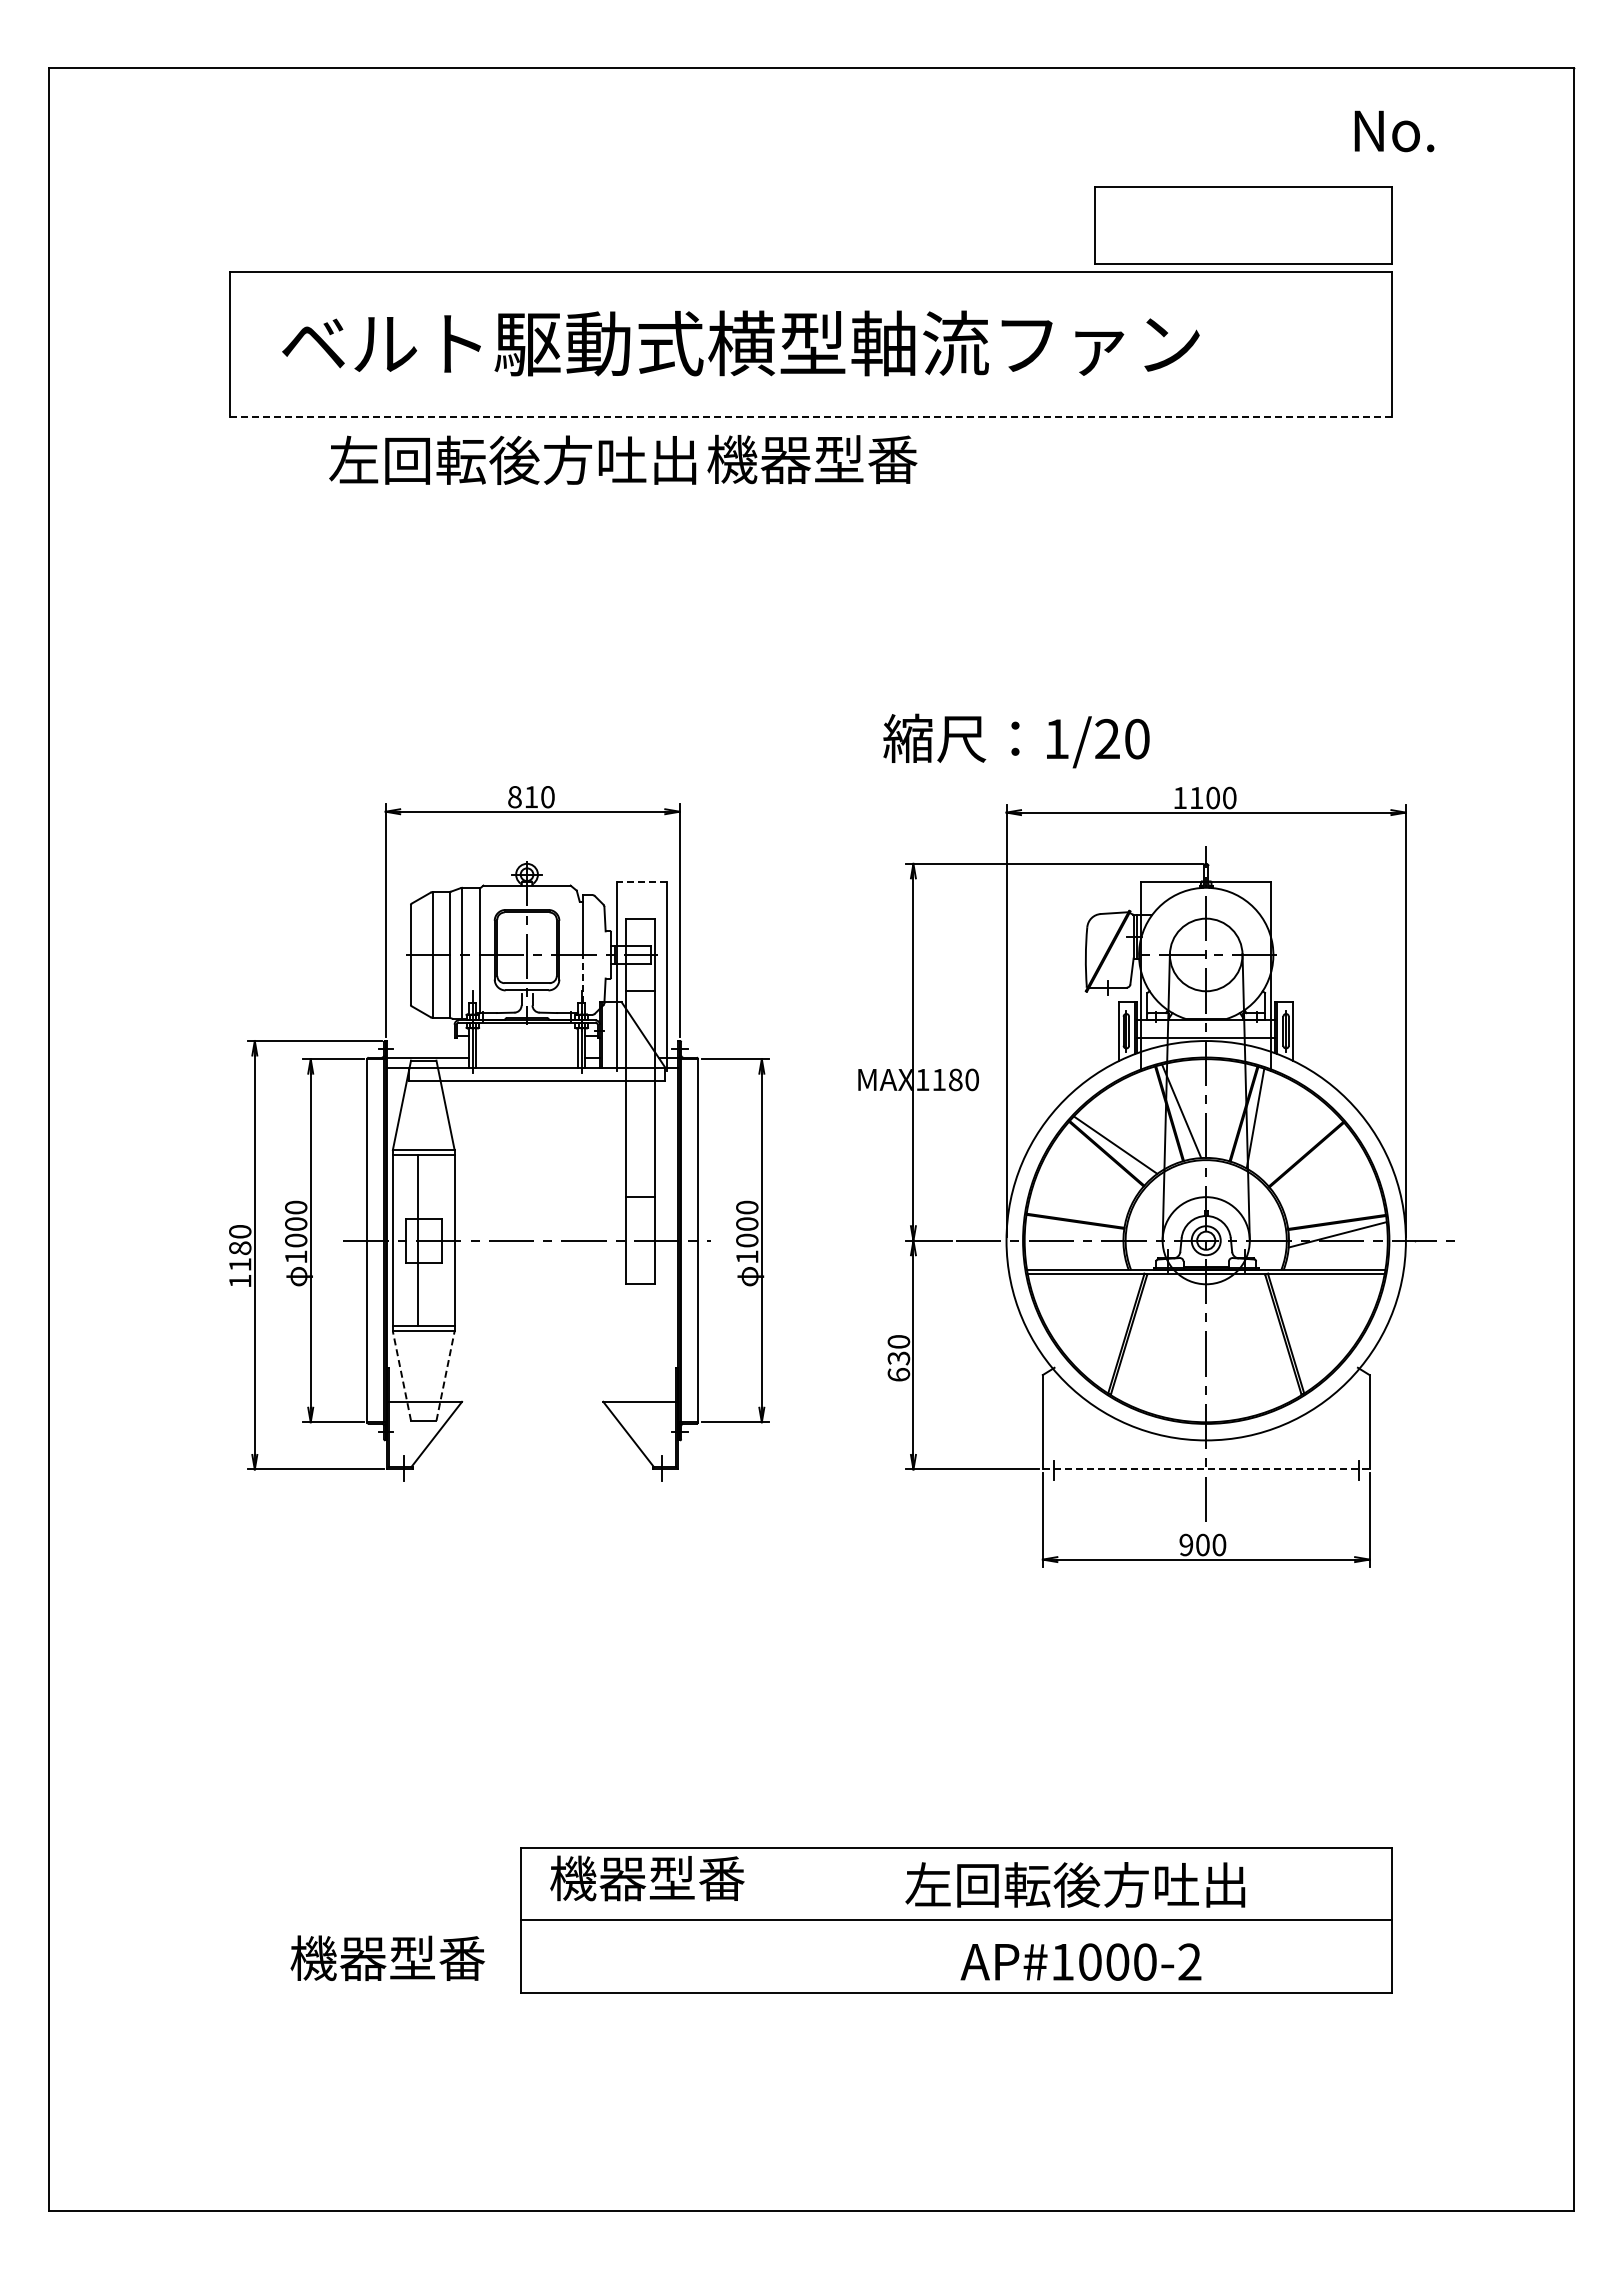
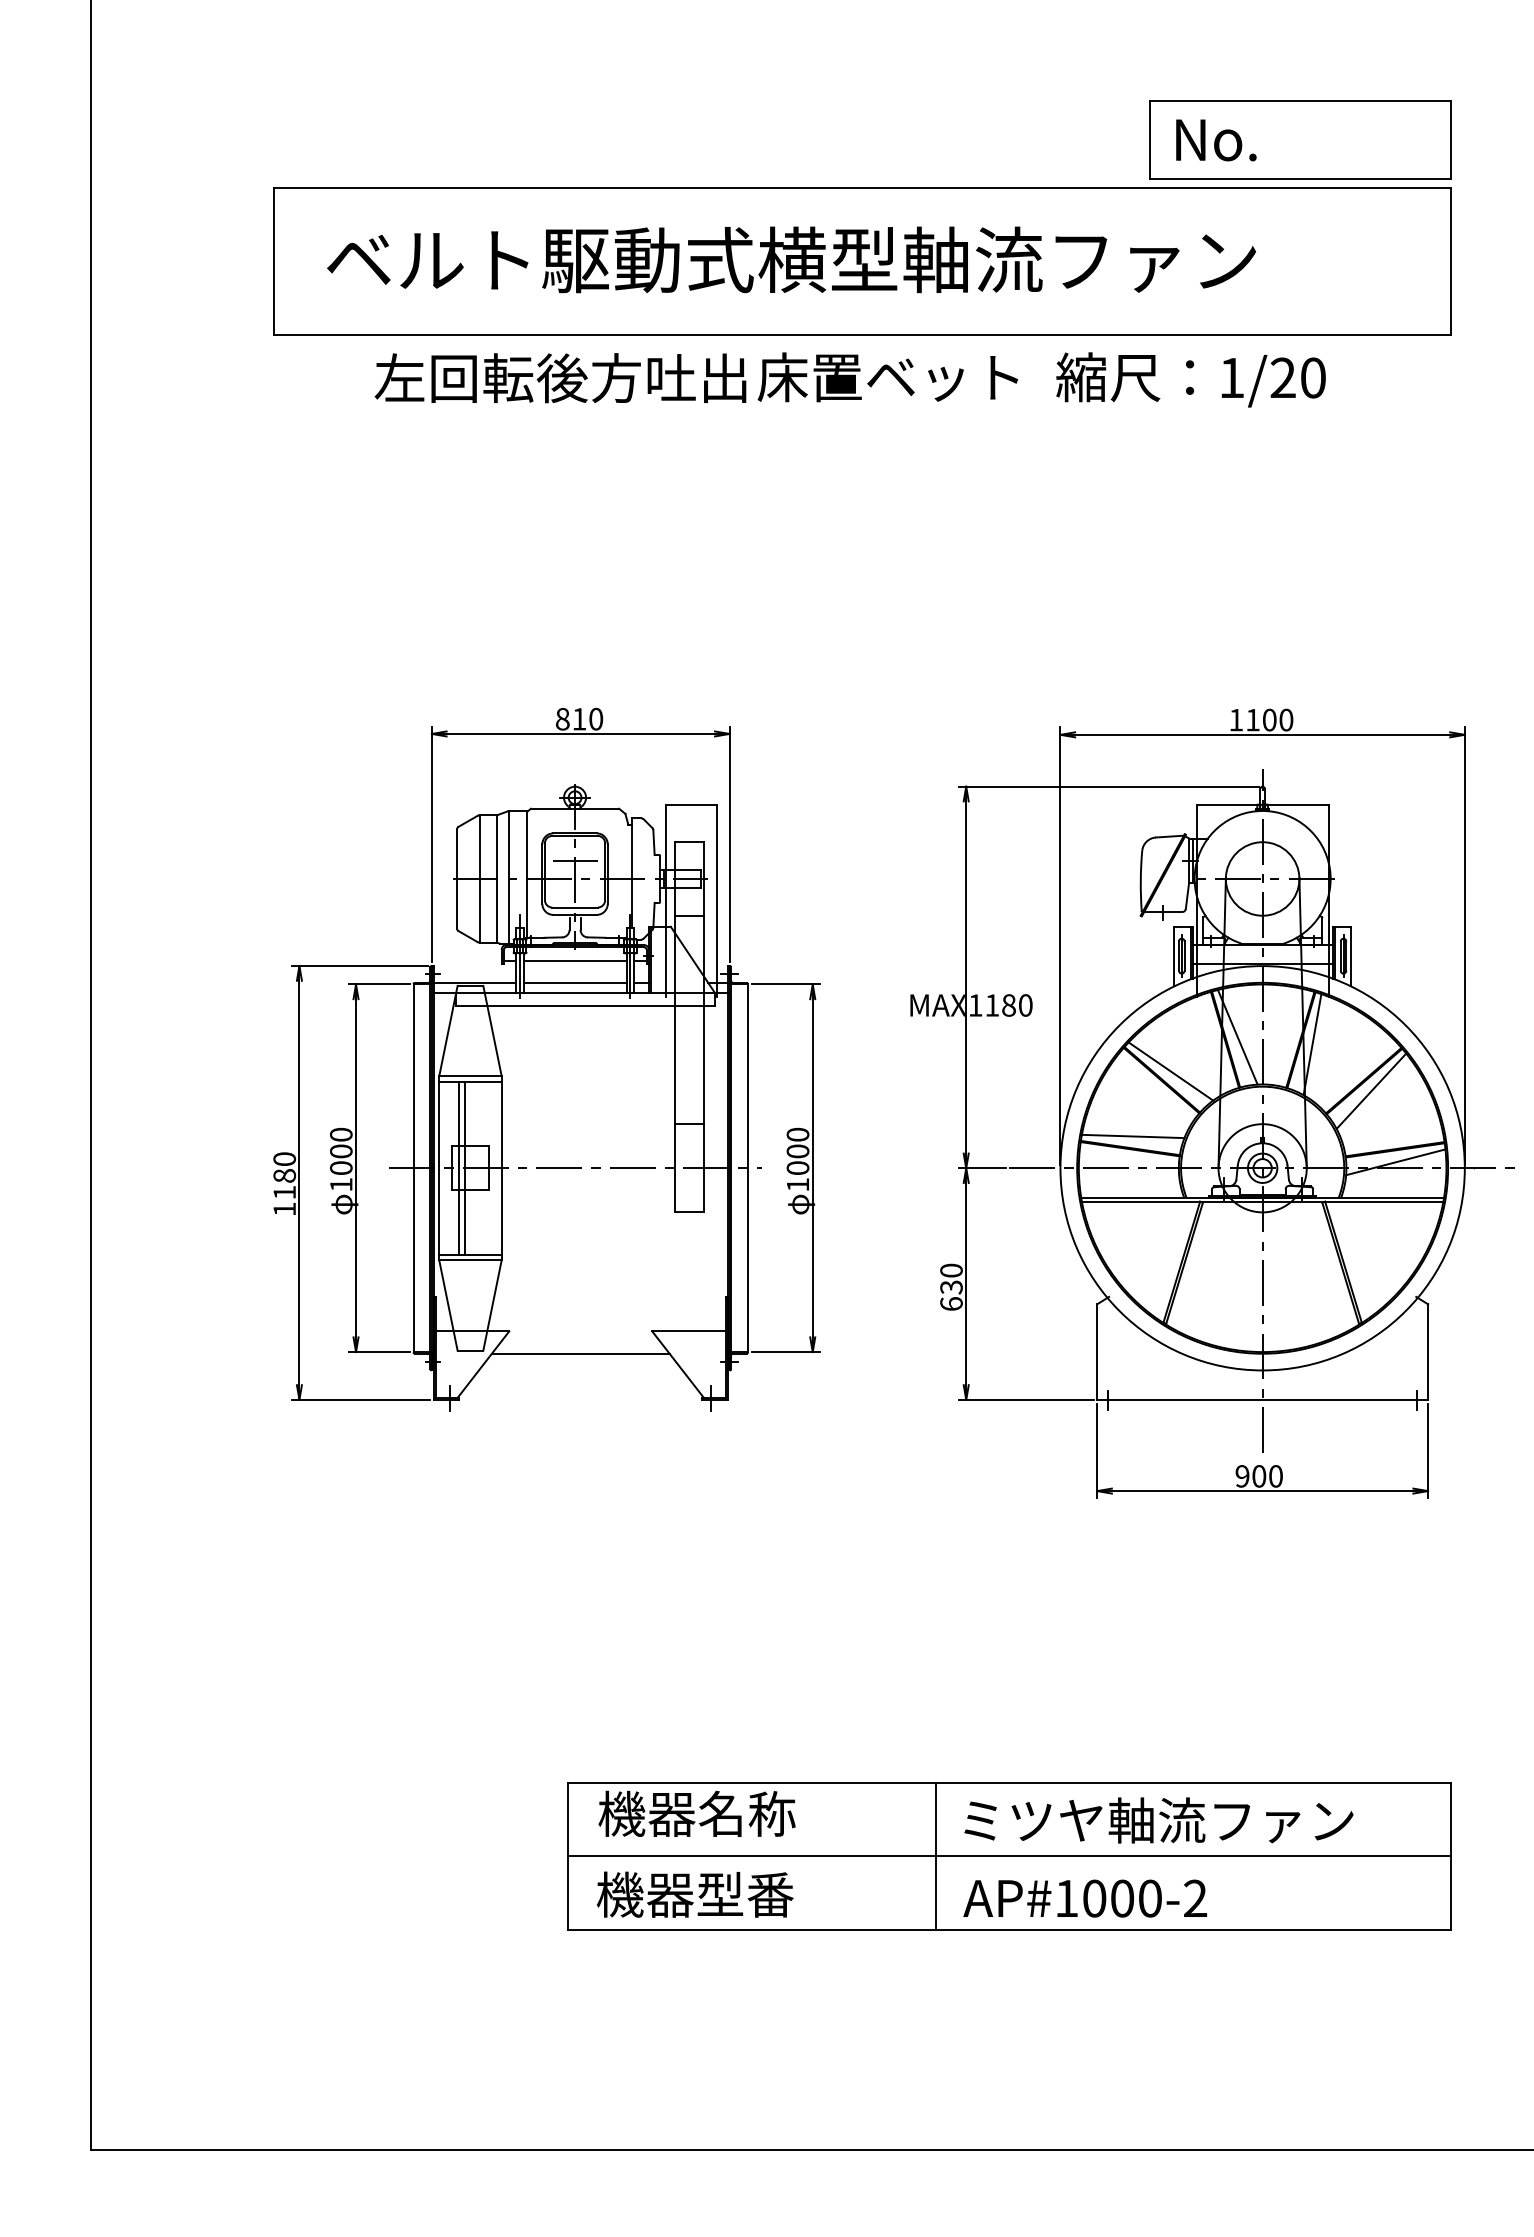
text: (1394, 131) -> (1216, 140), moved
line: (811, 417) -> (863, 334), dashed -> solid
text: (835, 459) -> (887, 377), 機器型番 -> 床置ベット
text: (1016, 740) -> (1191, 379), moved
line: (641, 882) -> (690, 805), dashed -> solid
line: (527, 936) -> (575, 860), added
line: (583, 978) -> (632, 902), dashed -> solid
line: (527, 1036) -> (575, 961), added
line: (527, 1057) -> (575, 982), added
line: (1313, 1164) -> (1371, 1091), added
line: (1078, 1208) -> (1133, 1135), added
line: (412, 1240) -> (459, 1168), added
line: (401, 1376) -> (447, 1305), dashed -> solid
line: (445, 1376) -> (492, 1305), dashed -> solid
line: (532, 1423) -> (580, 1353), added
line: (1206, 1469) -> (1262, 1399), dashed -> solid
text: (696, 1878) -> (746, 1813), 機器型番 -> 機器名称
text: (1100, 1884) -> (1155, 1820), 左回転後方吐出 -> ミツヤ軸流ファン
line: (883, 1919) -> (935, 1855), added
text: (387, 1957) -> (694, 1893), moved
text: (1080, 1961) -> (1084, 1897), moved

